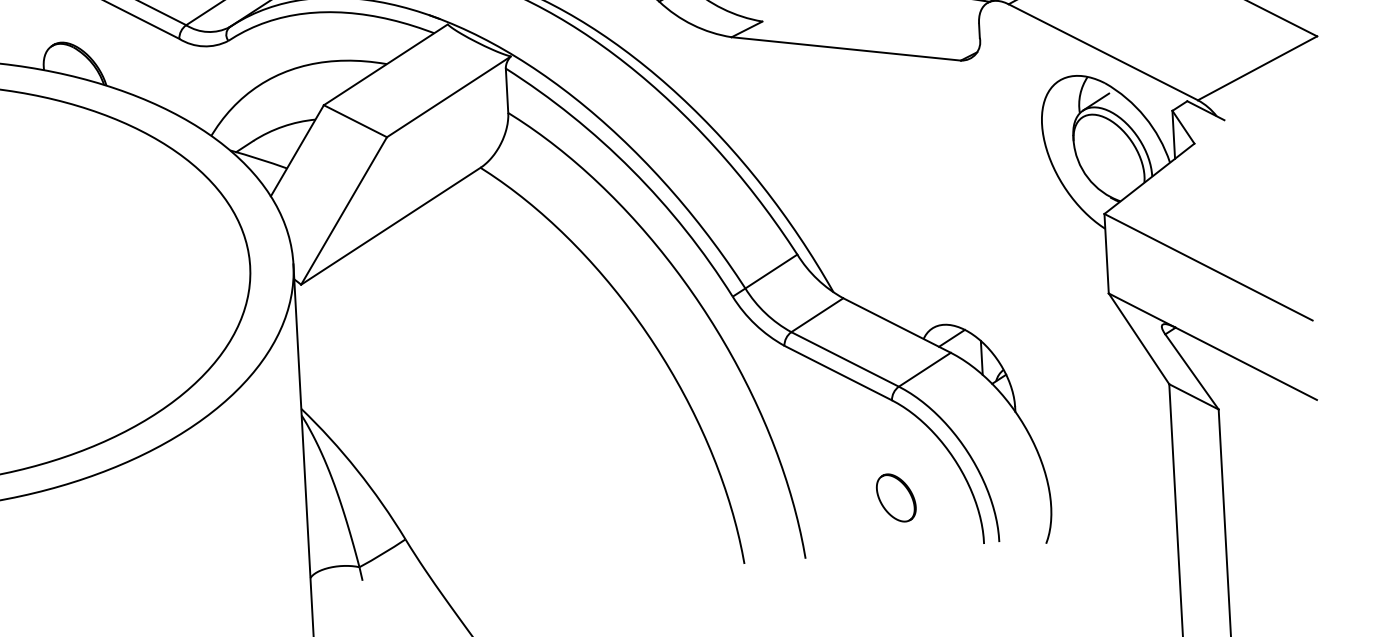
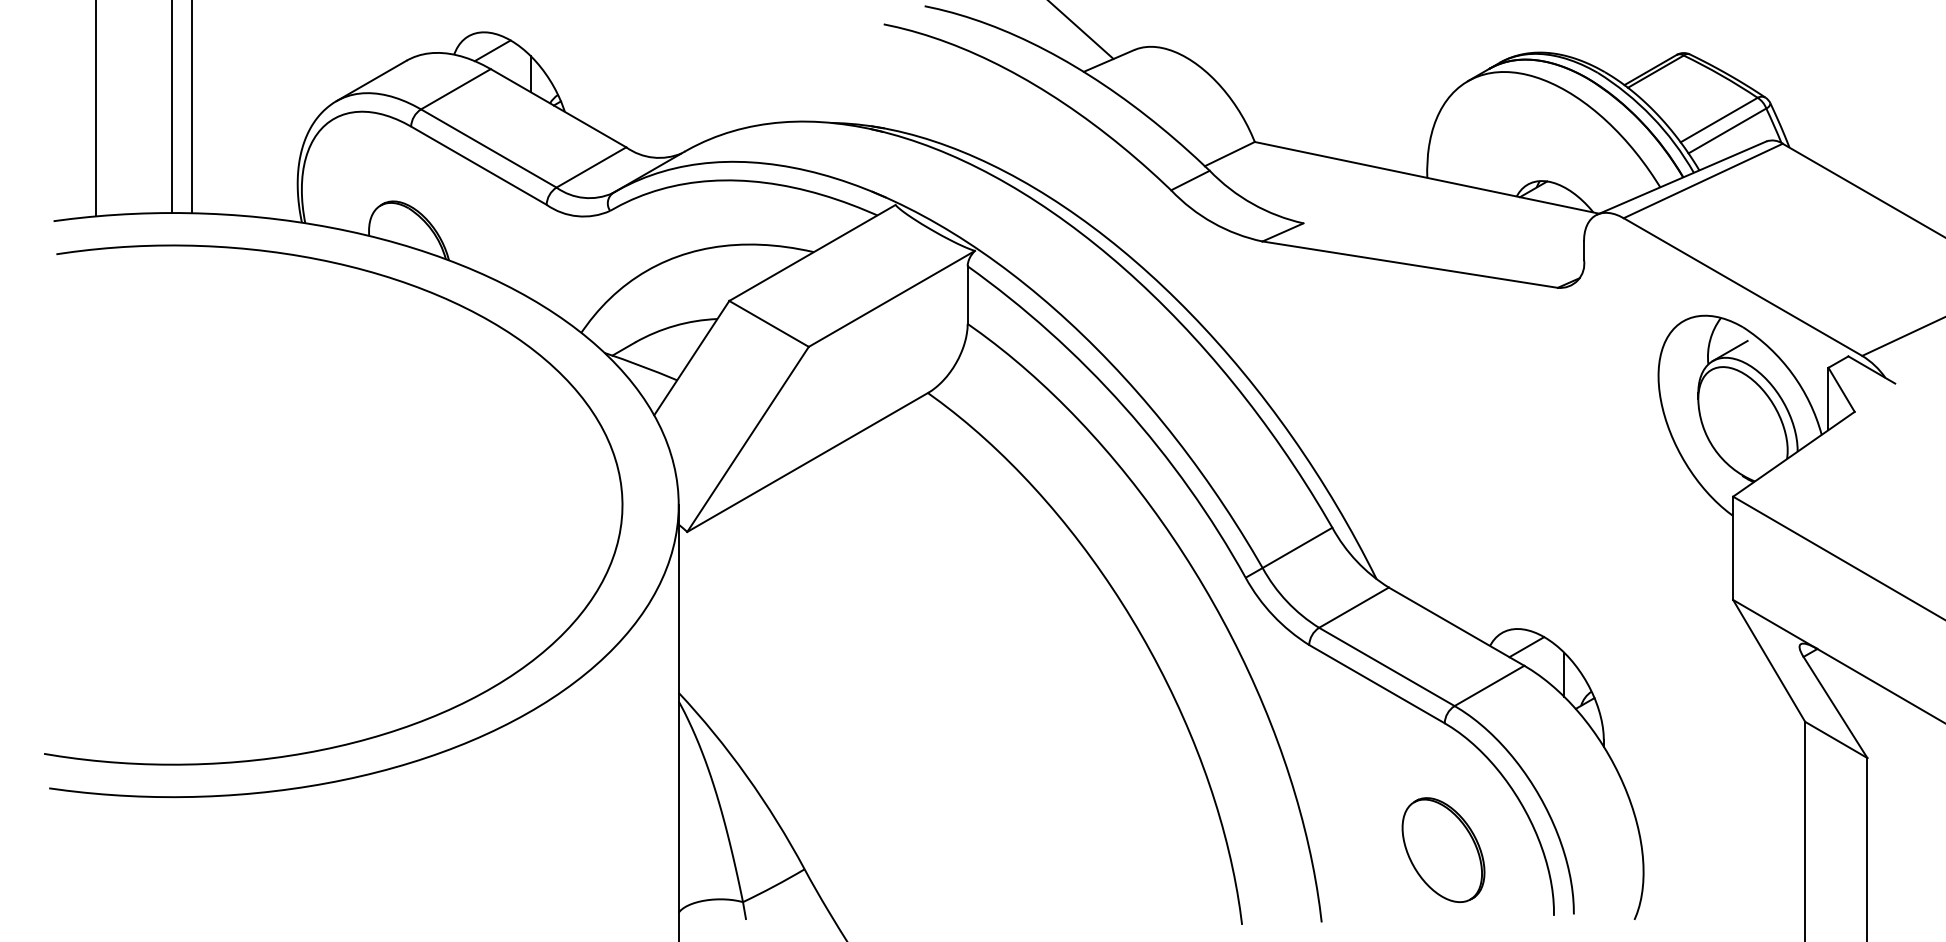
part: (896, 497) -> (1443, 849), size x1.67

